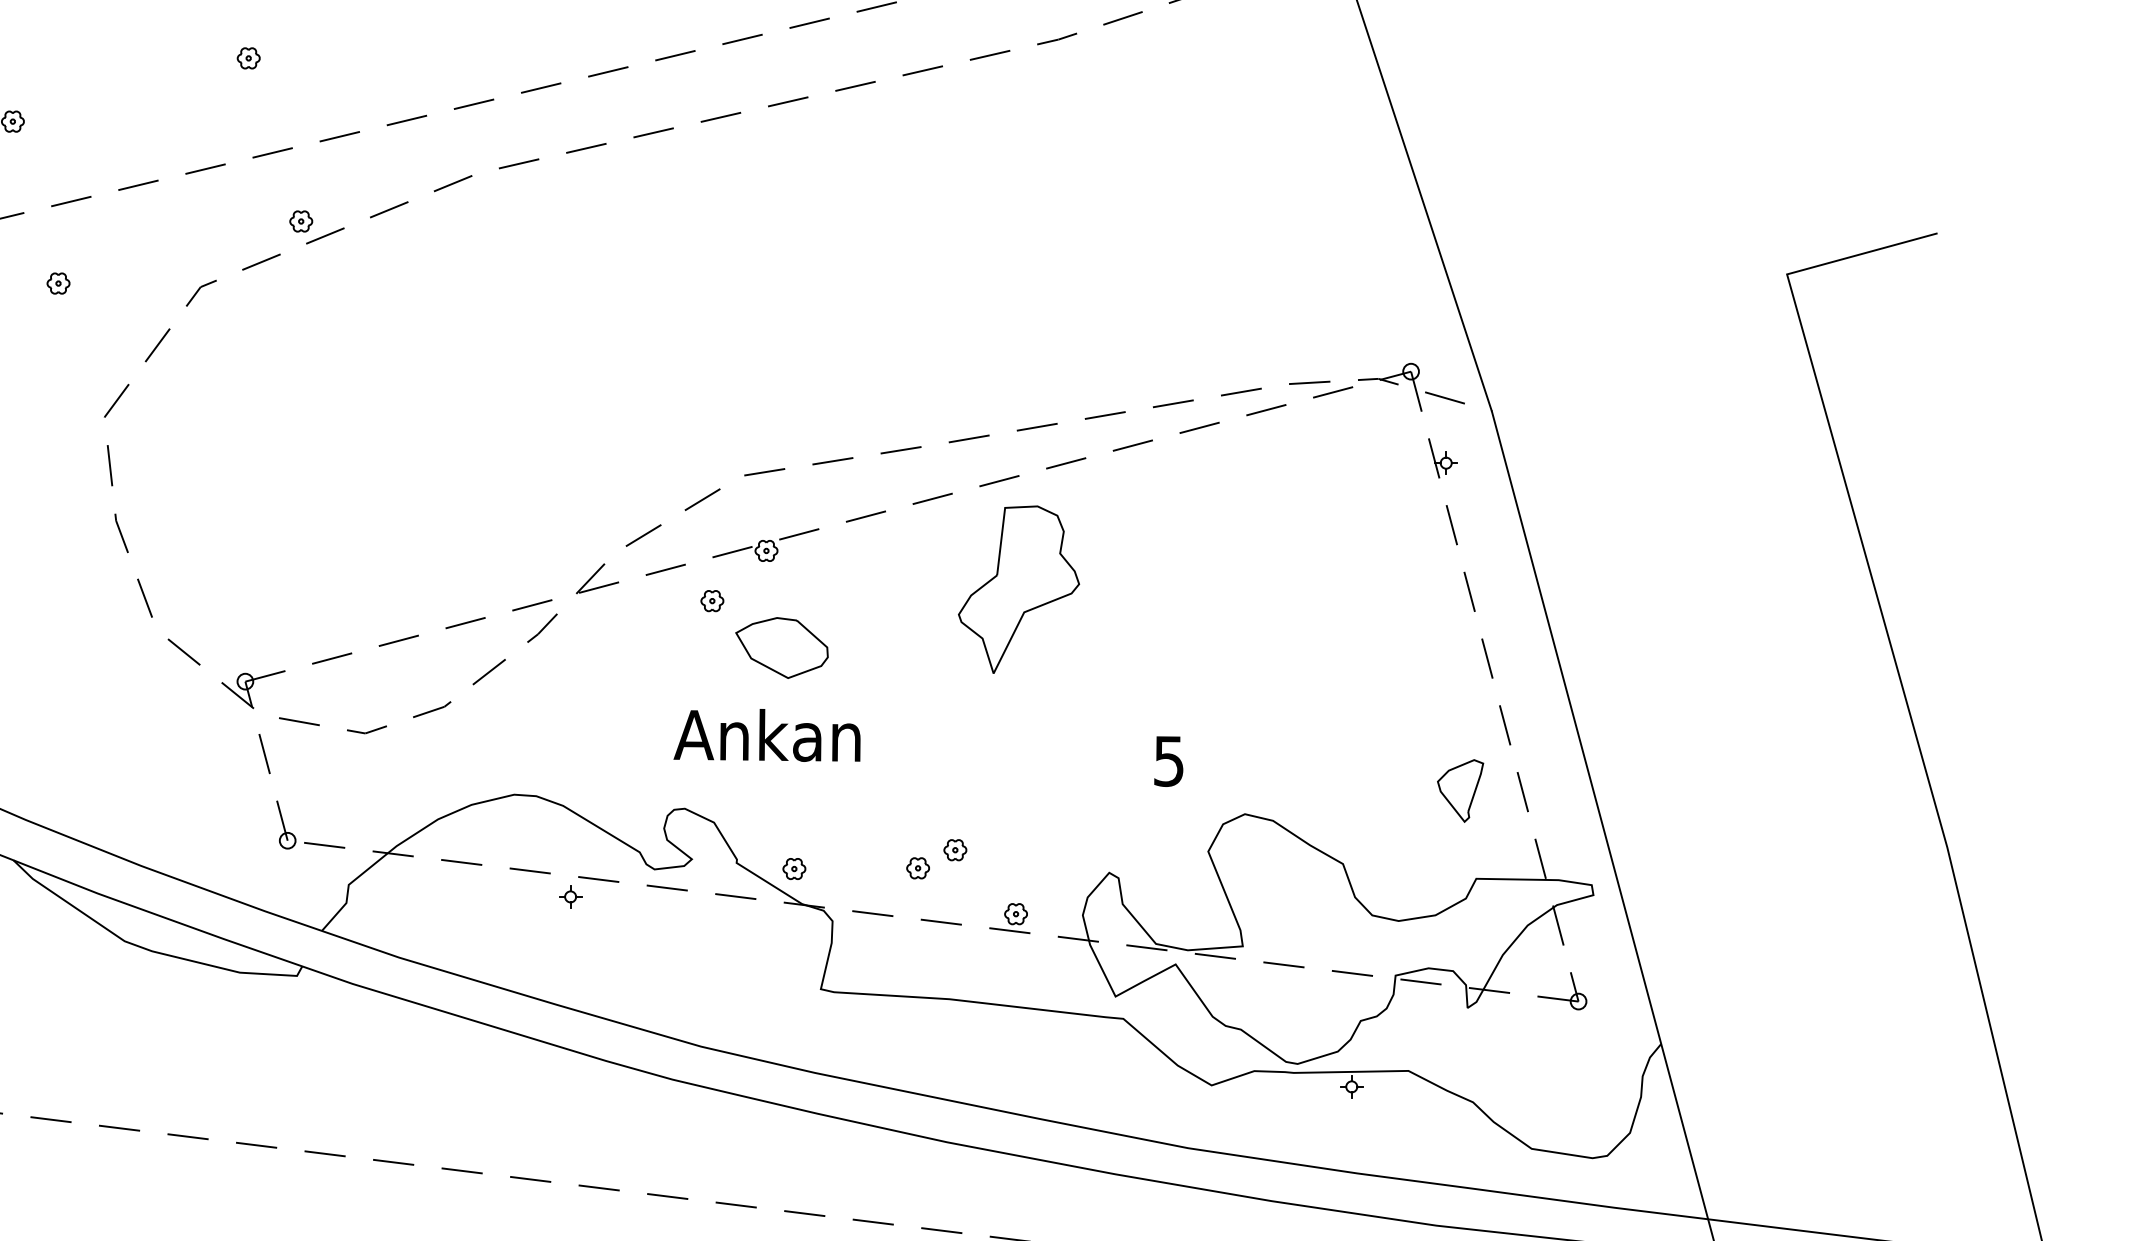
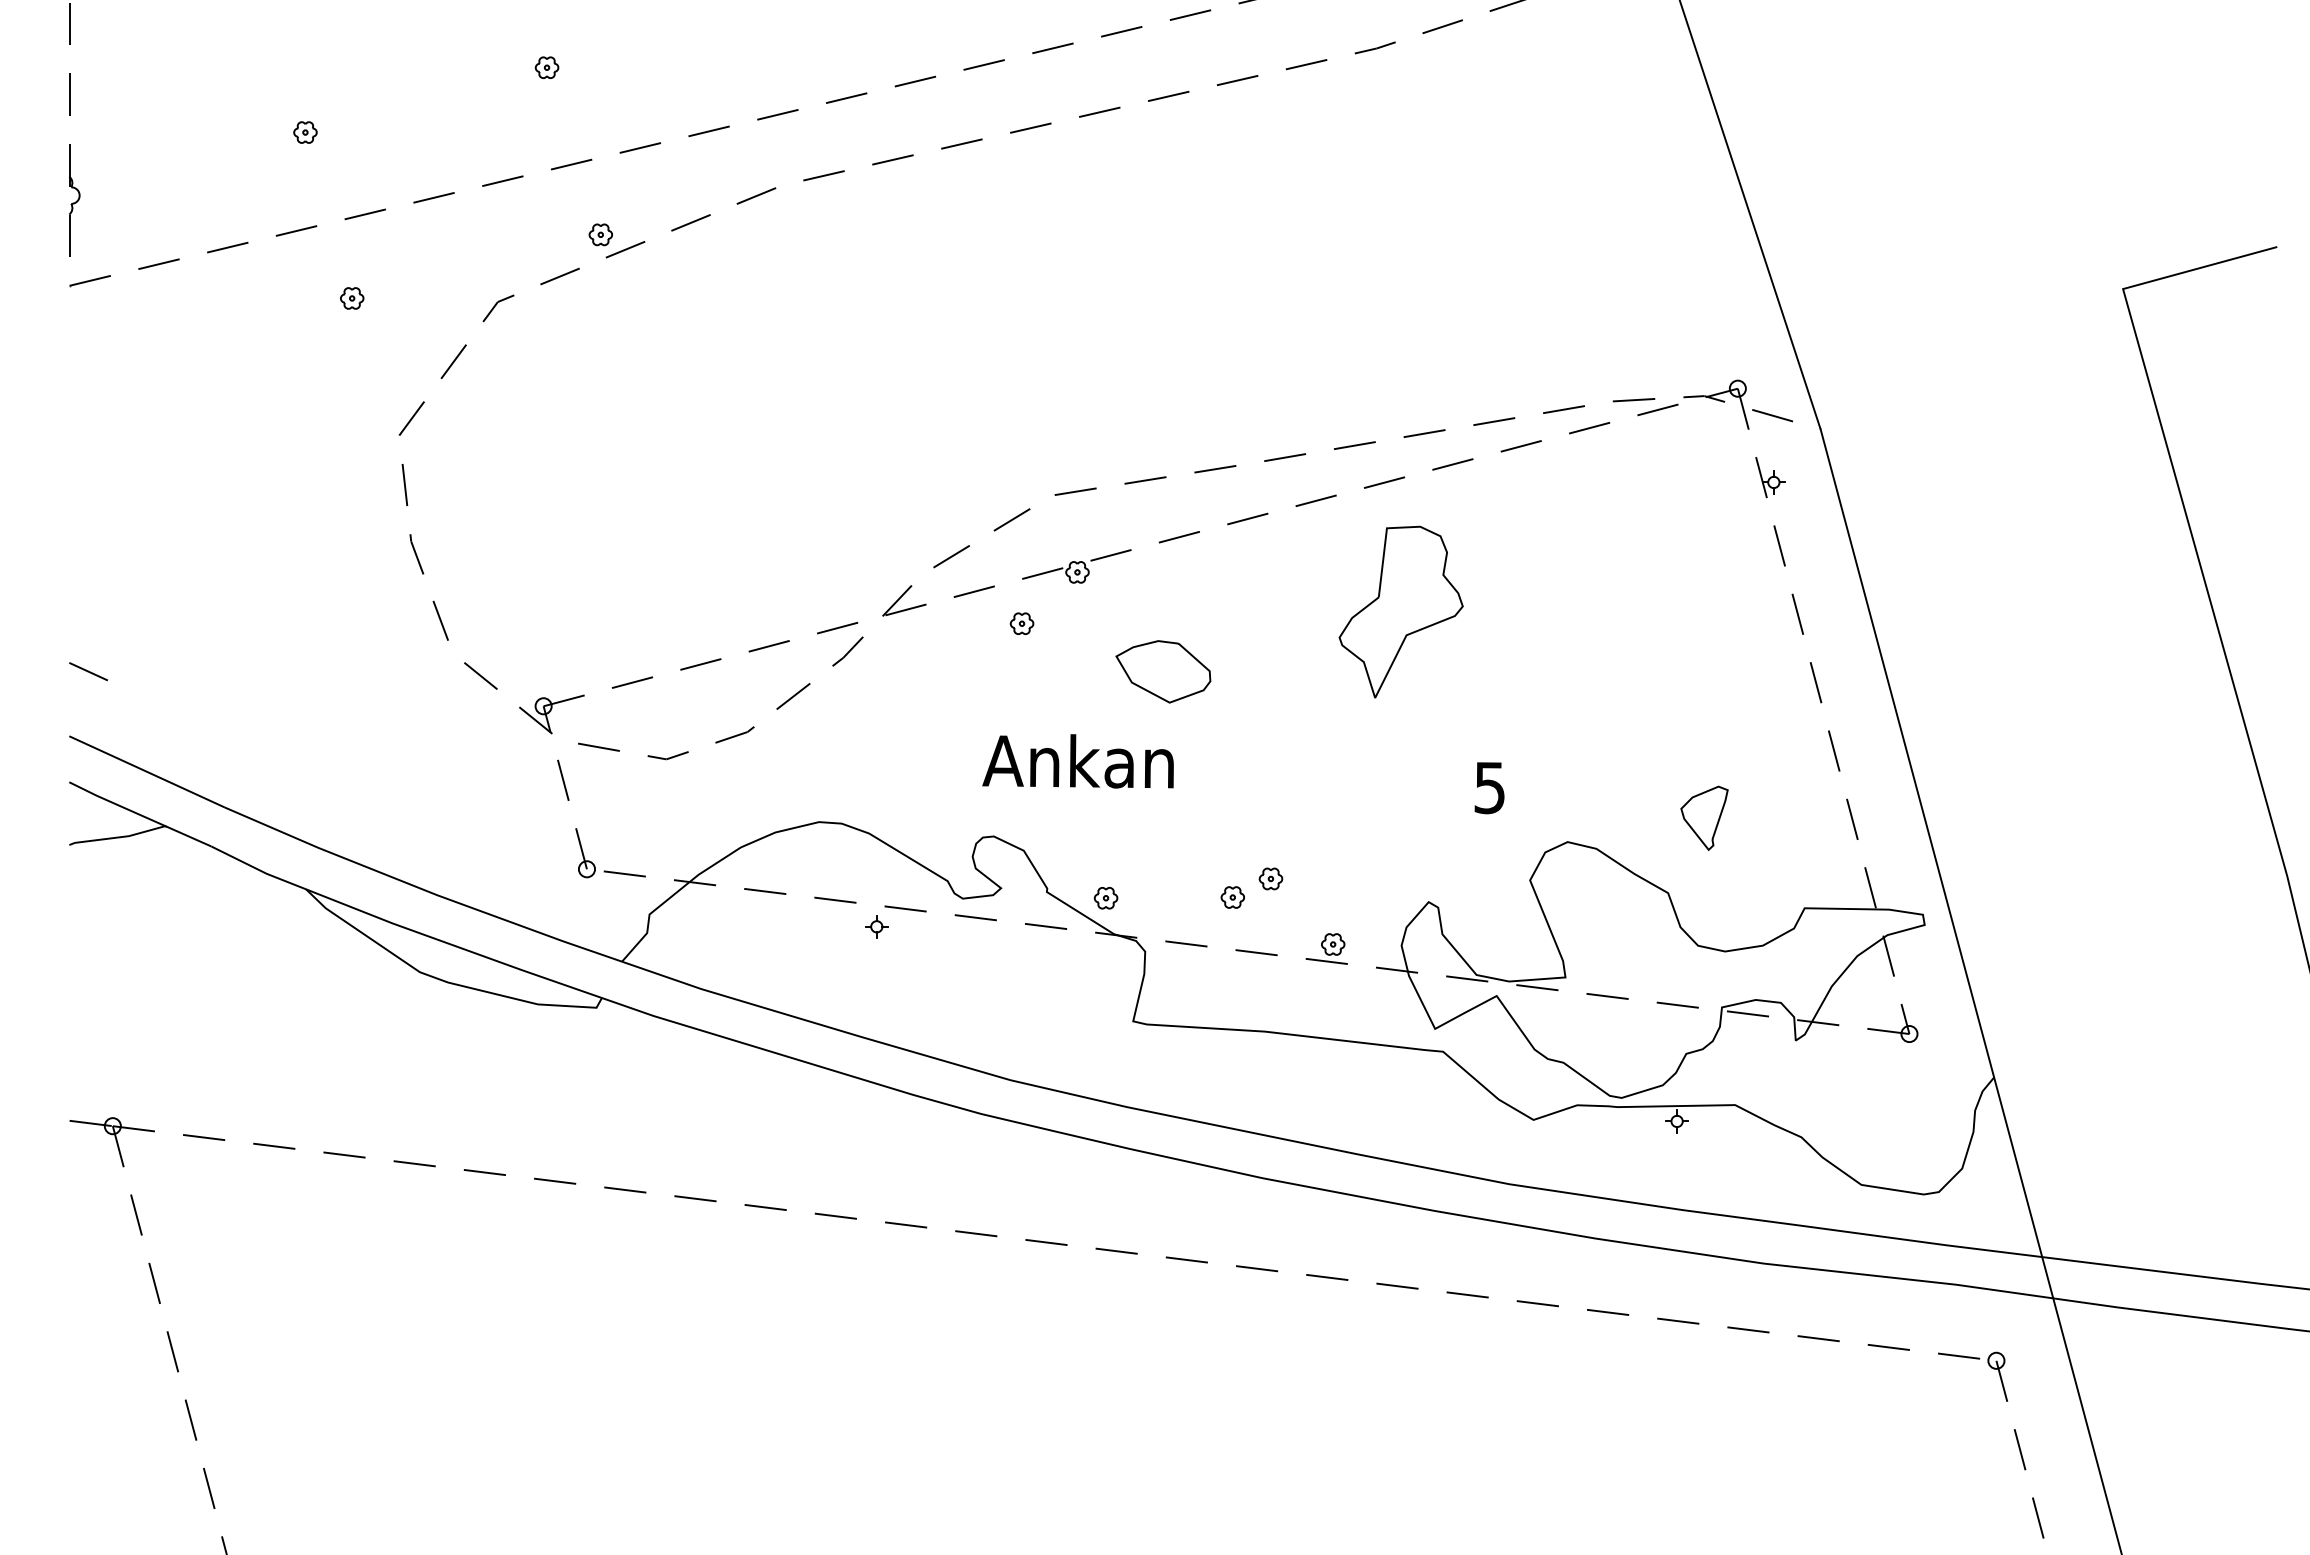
part: (1018, 589) -> (1400, 611), moved
part: (782, 647) -> (1163, 671), moved
part: (1460, 790) -> (1704, 817), moved

